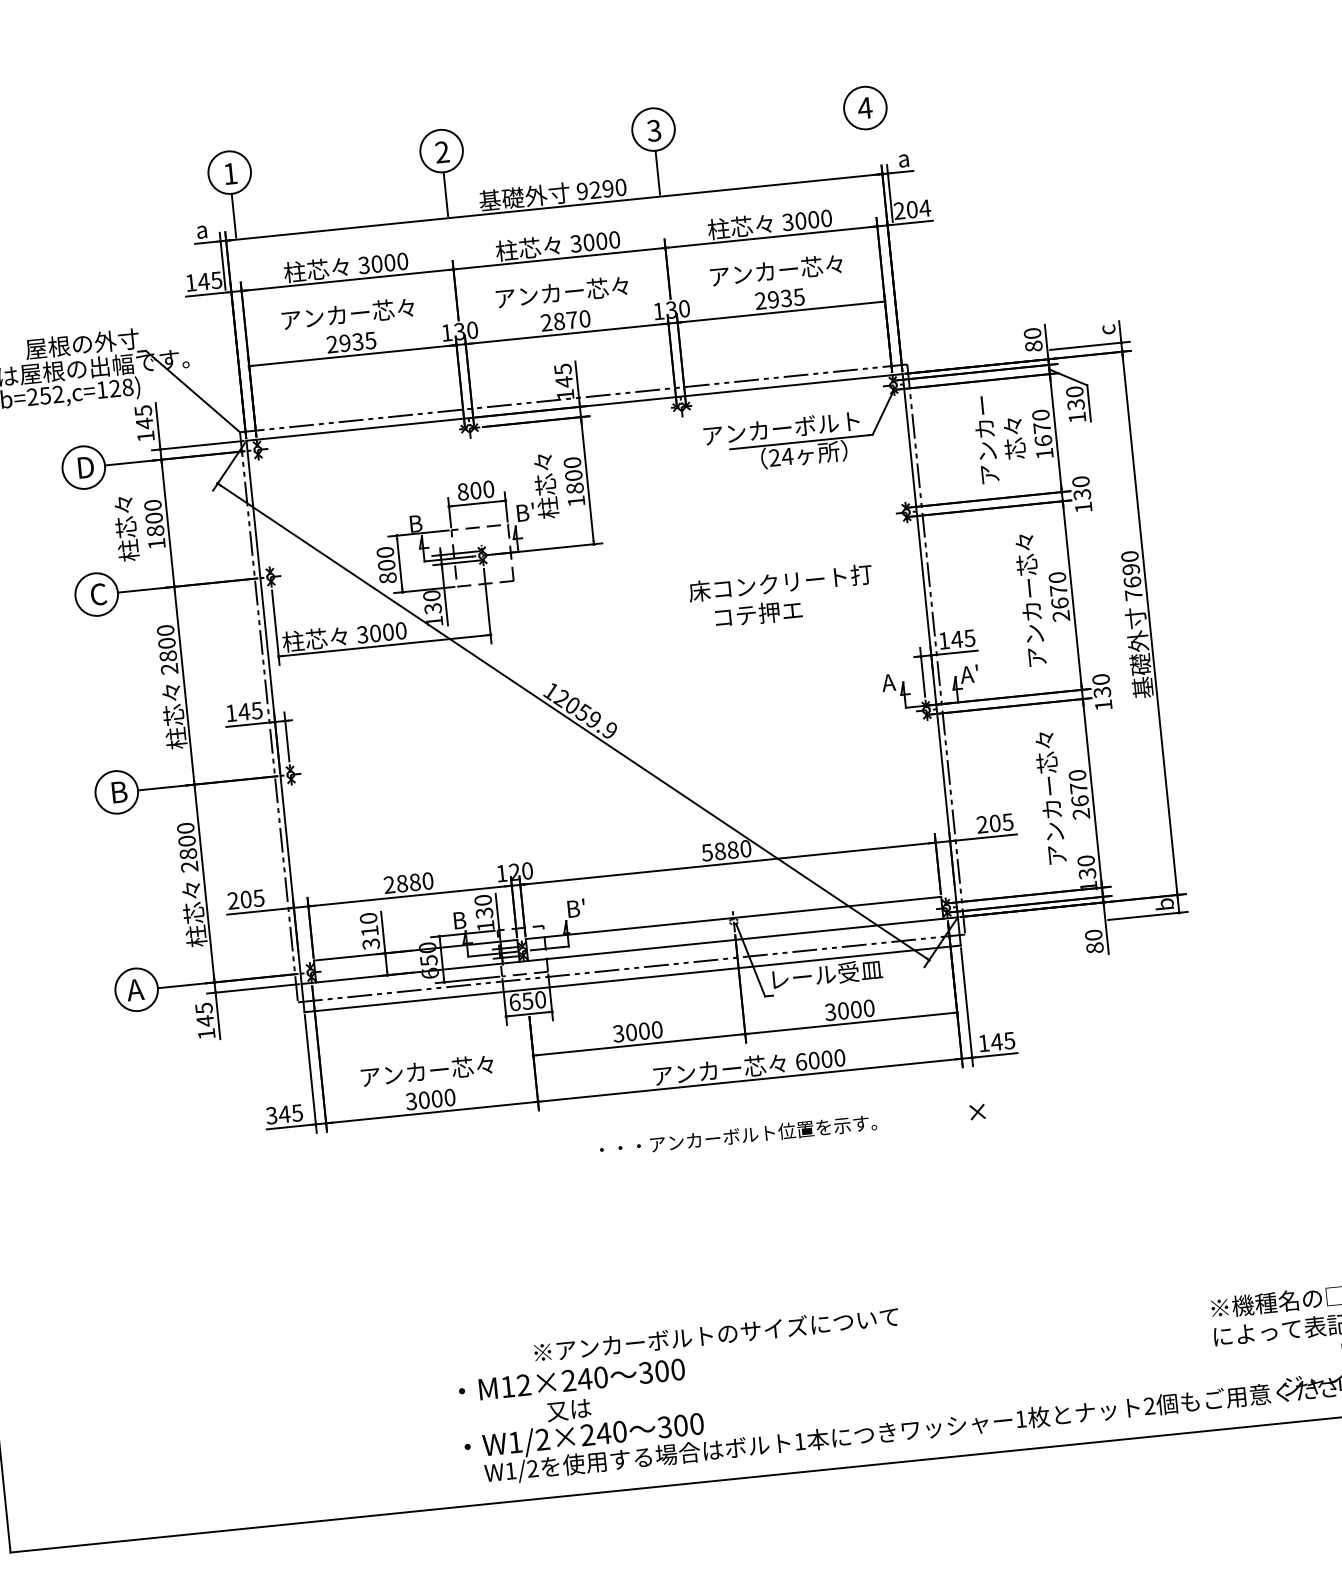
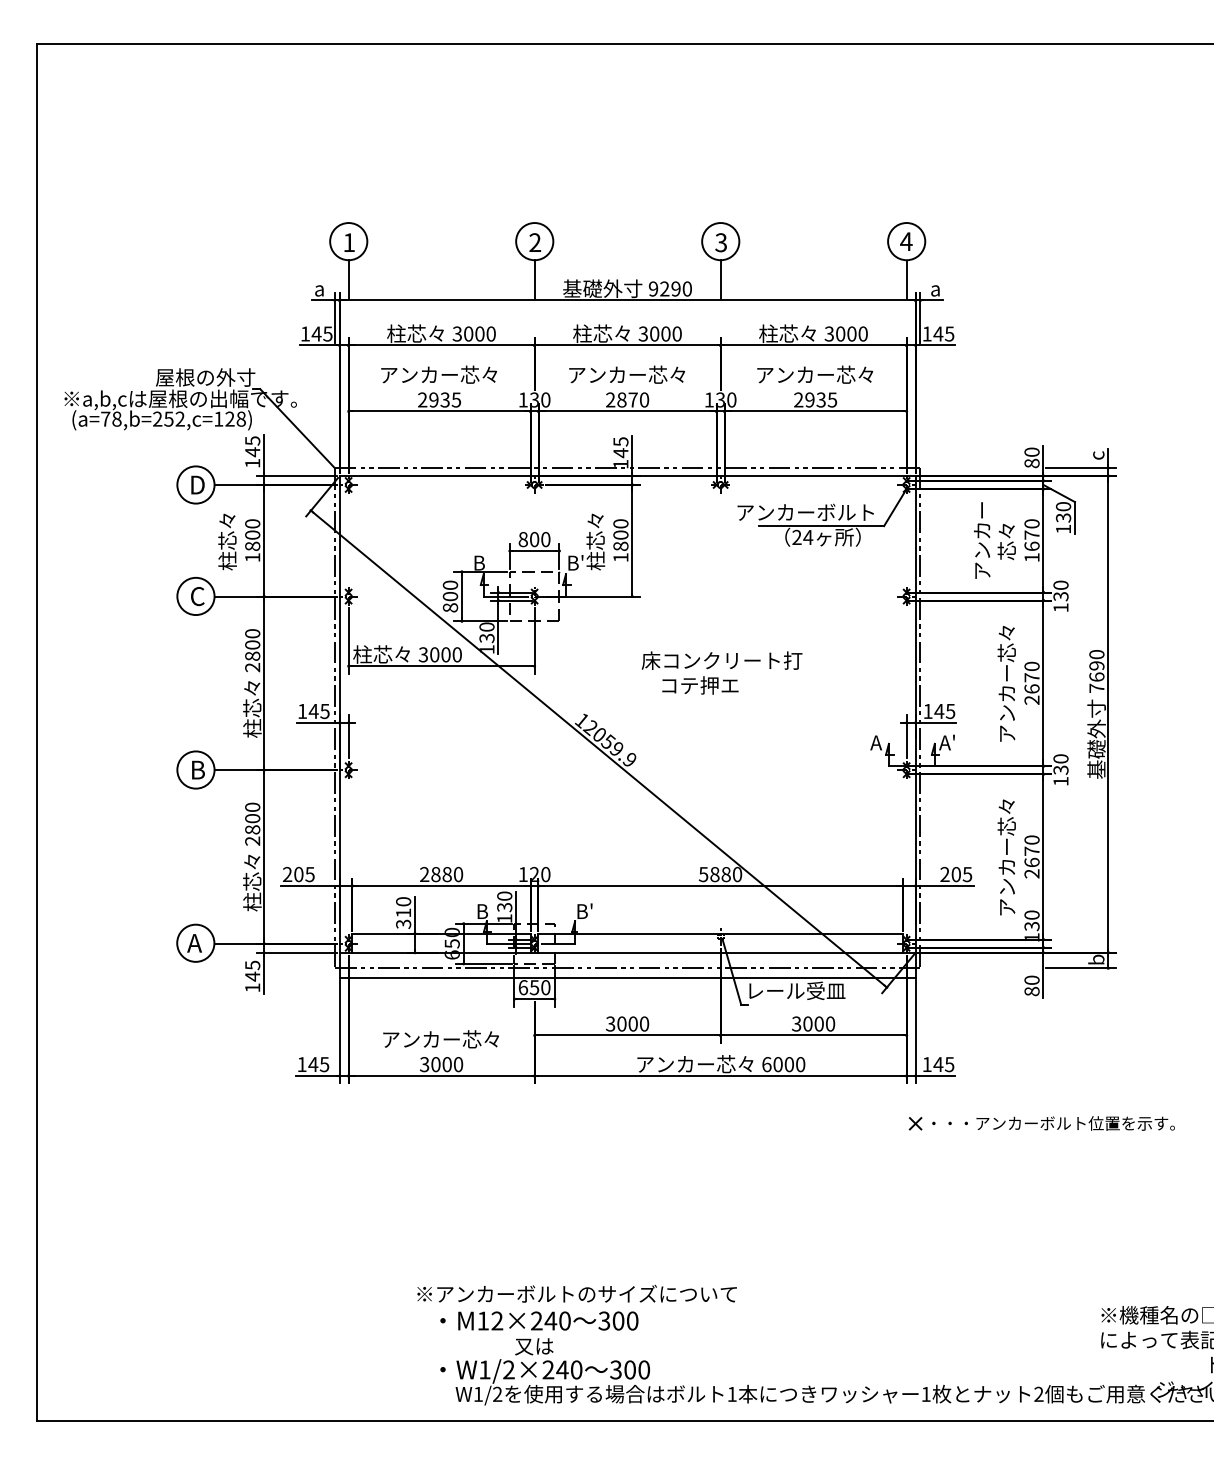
line: (869, 151) -> (906, 279), added
text: (912, 209) -> (938, 333), 204 -> 145
text: (781, 596) -> (721, 672), moved
text: (271, 1115) -> (301, 1064), 345 -> 145
text: (738, 1136) -> (1053, 1123), moved
text: (715, 1334) -> (576, 1293), moved

